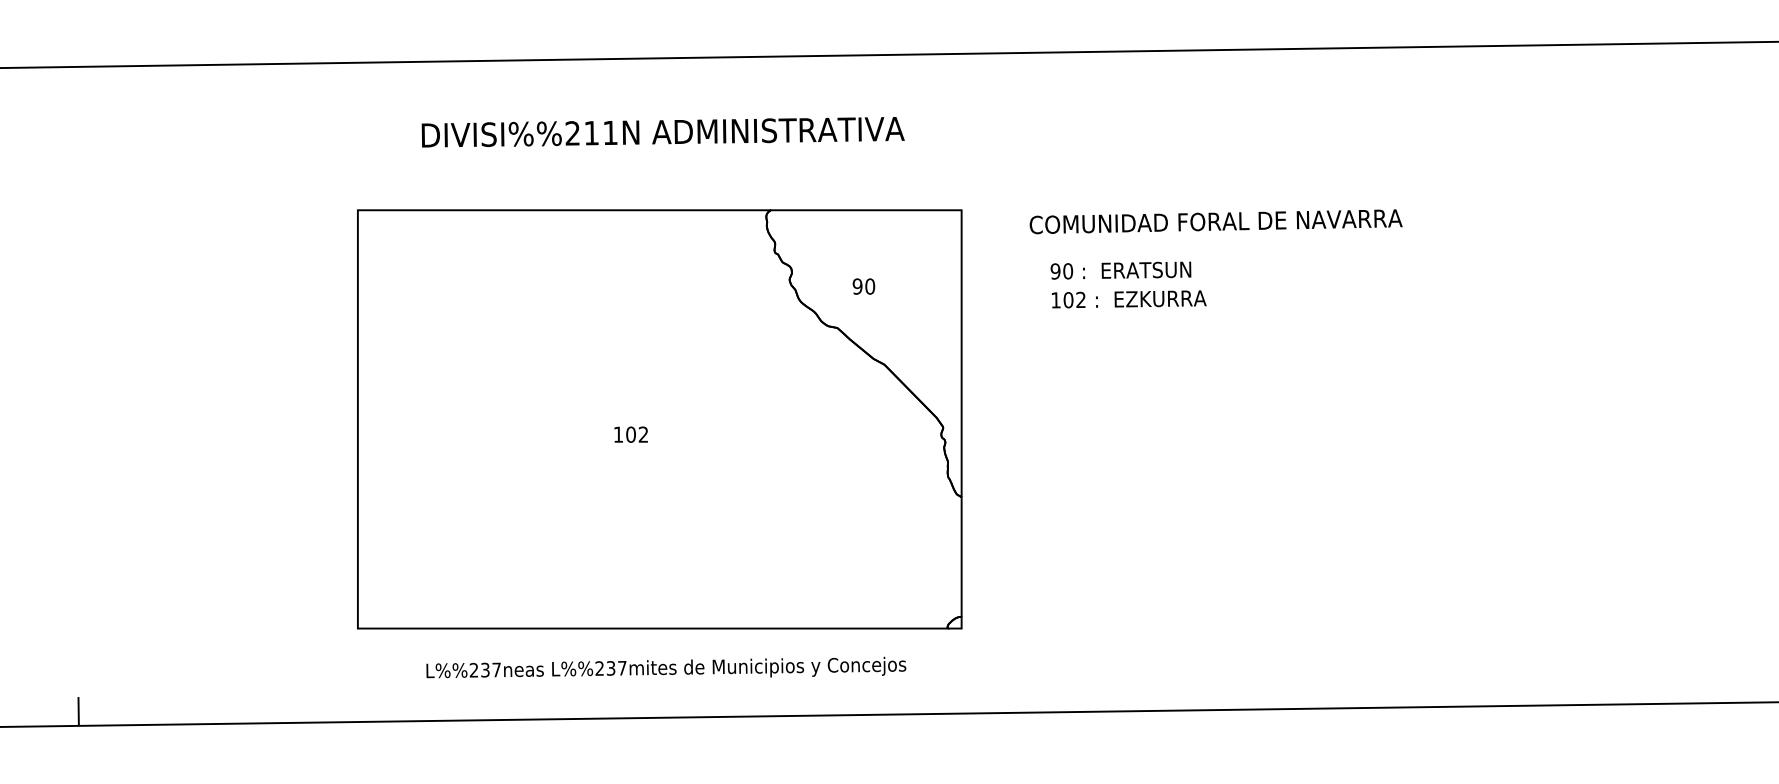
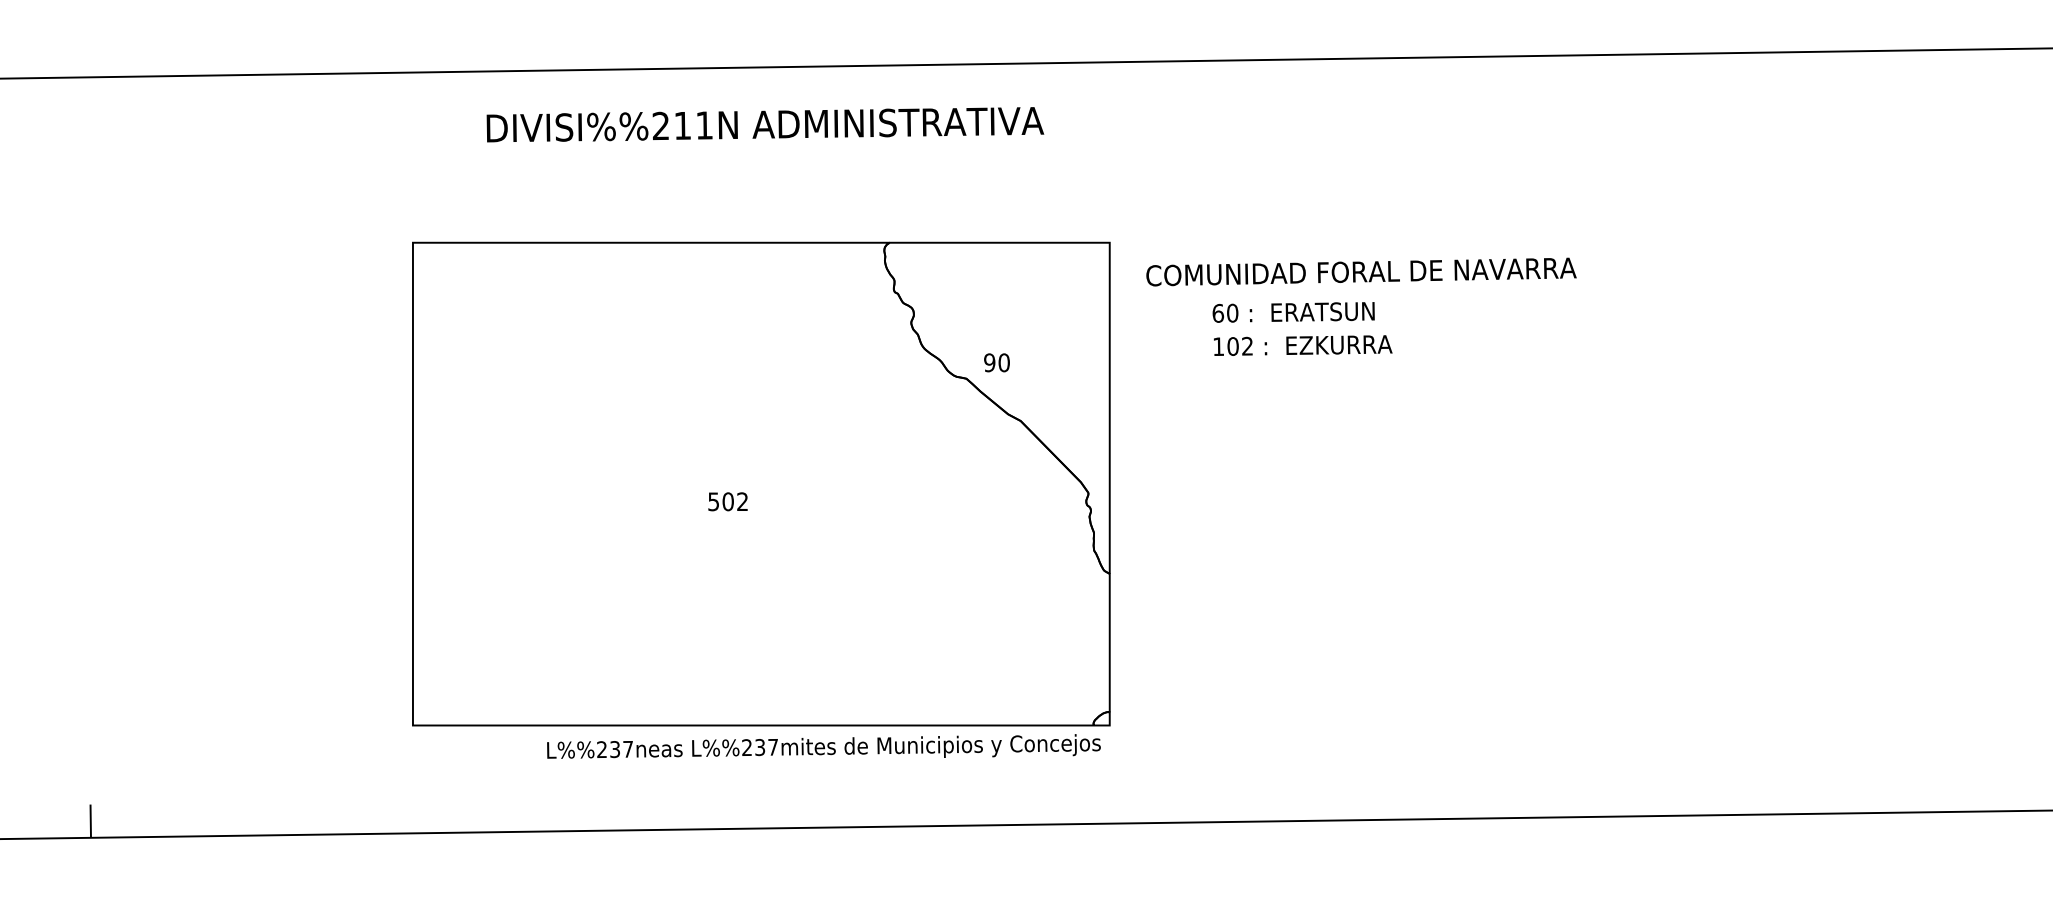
text: (663, 132) -> (765, 124), moved
text: (1216, 221) -> (1361, 271), moved
text: (1055, 270) -> (1218, 312), 90 -> 60
text: (863, 286) -> (996, 362), moved
text: (618, 434) -> (713, 501), 102 -> 502
text: (665, 667) -> (823, 746), moved

